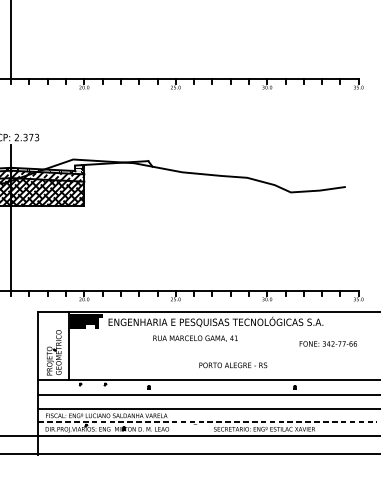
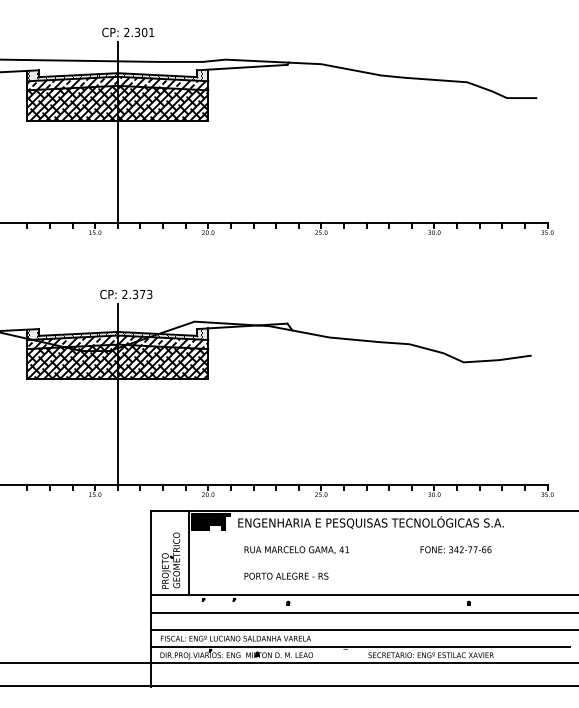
text: (195, 338) -> (296, 550), moved
text: (327, 343) -> (455, 549), moved
text: (233, 364) -> (286, 575), moved
line: (208, 422) -> (361, 646), dashed -> solid

